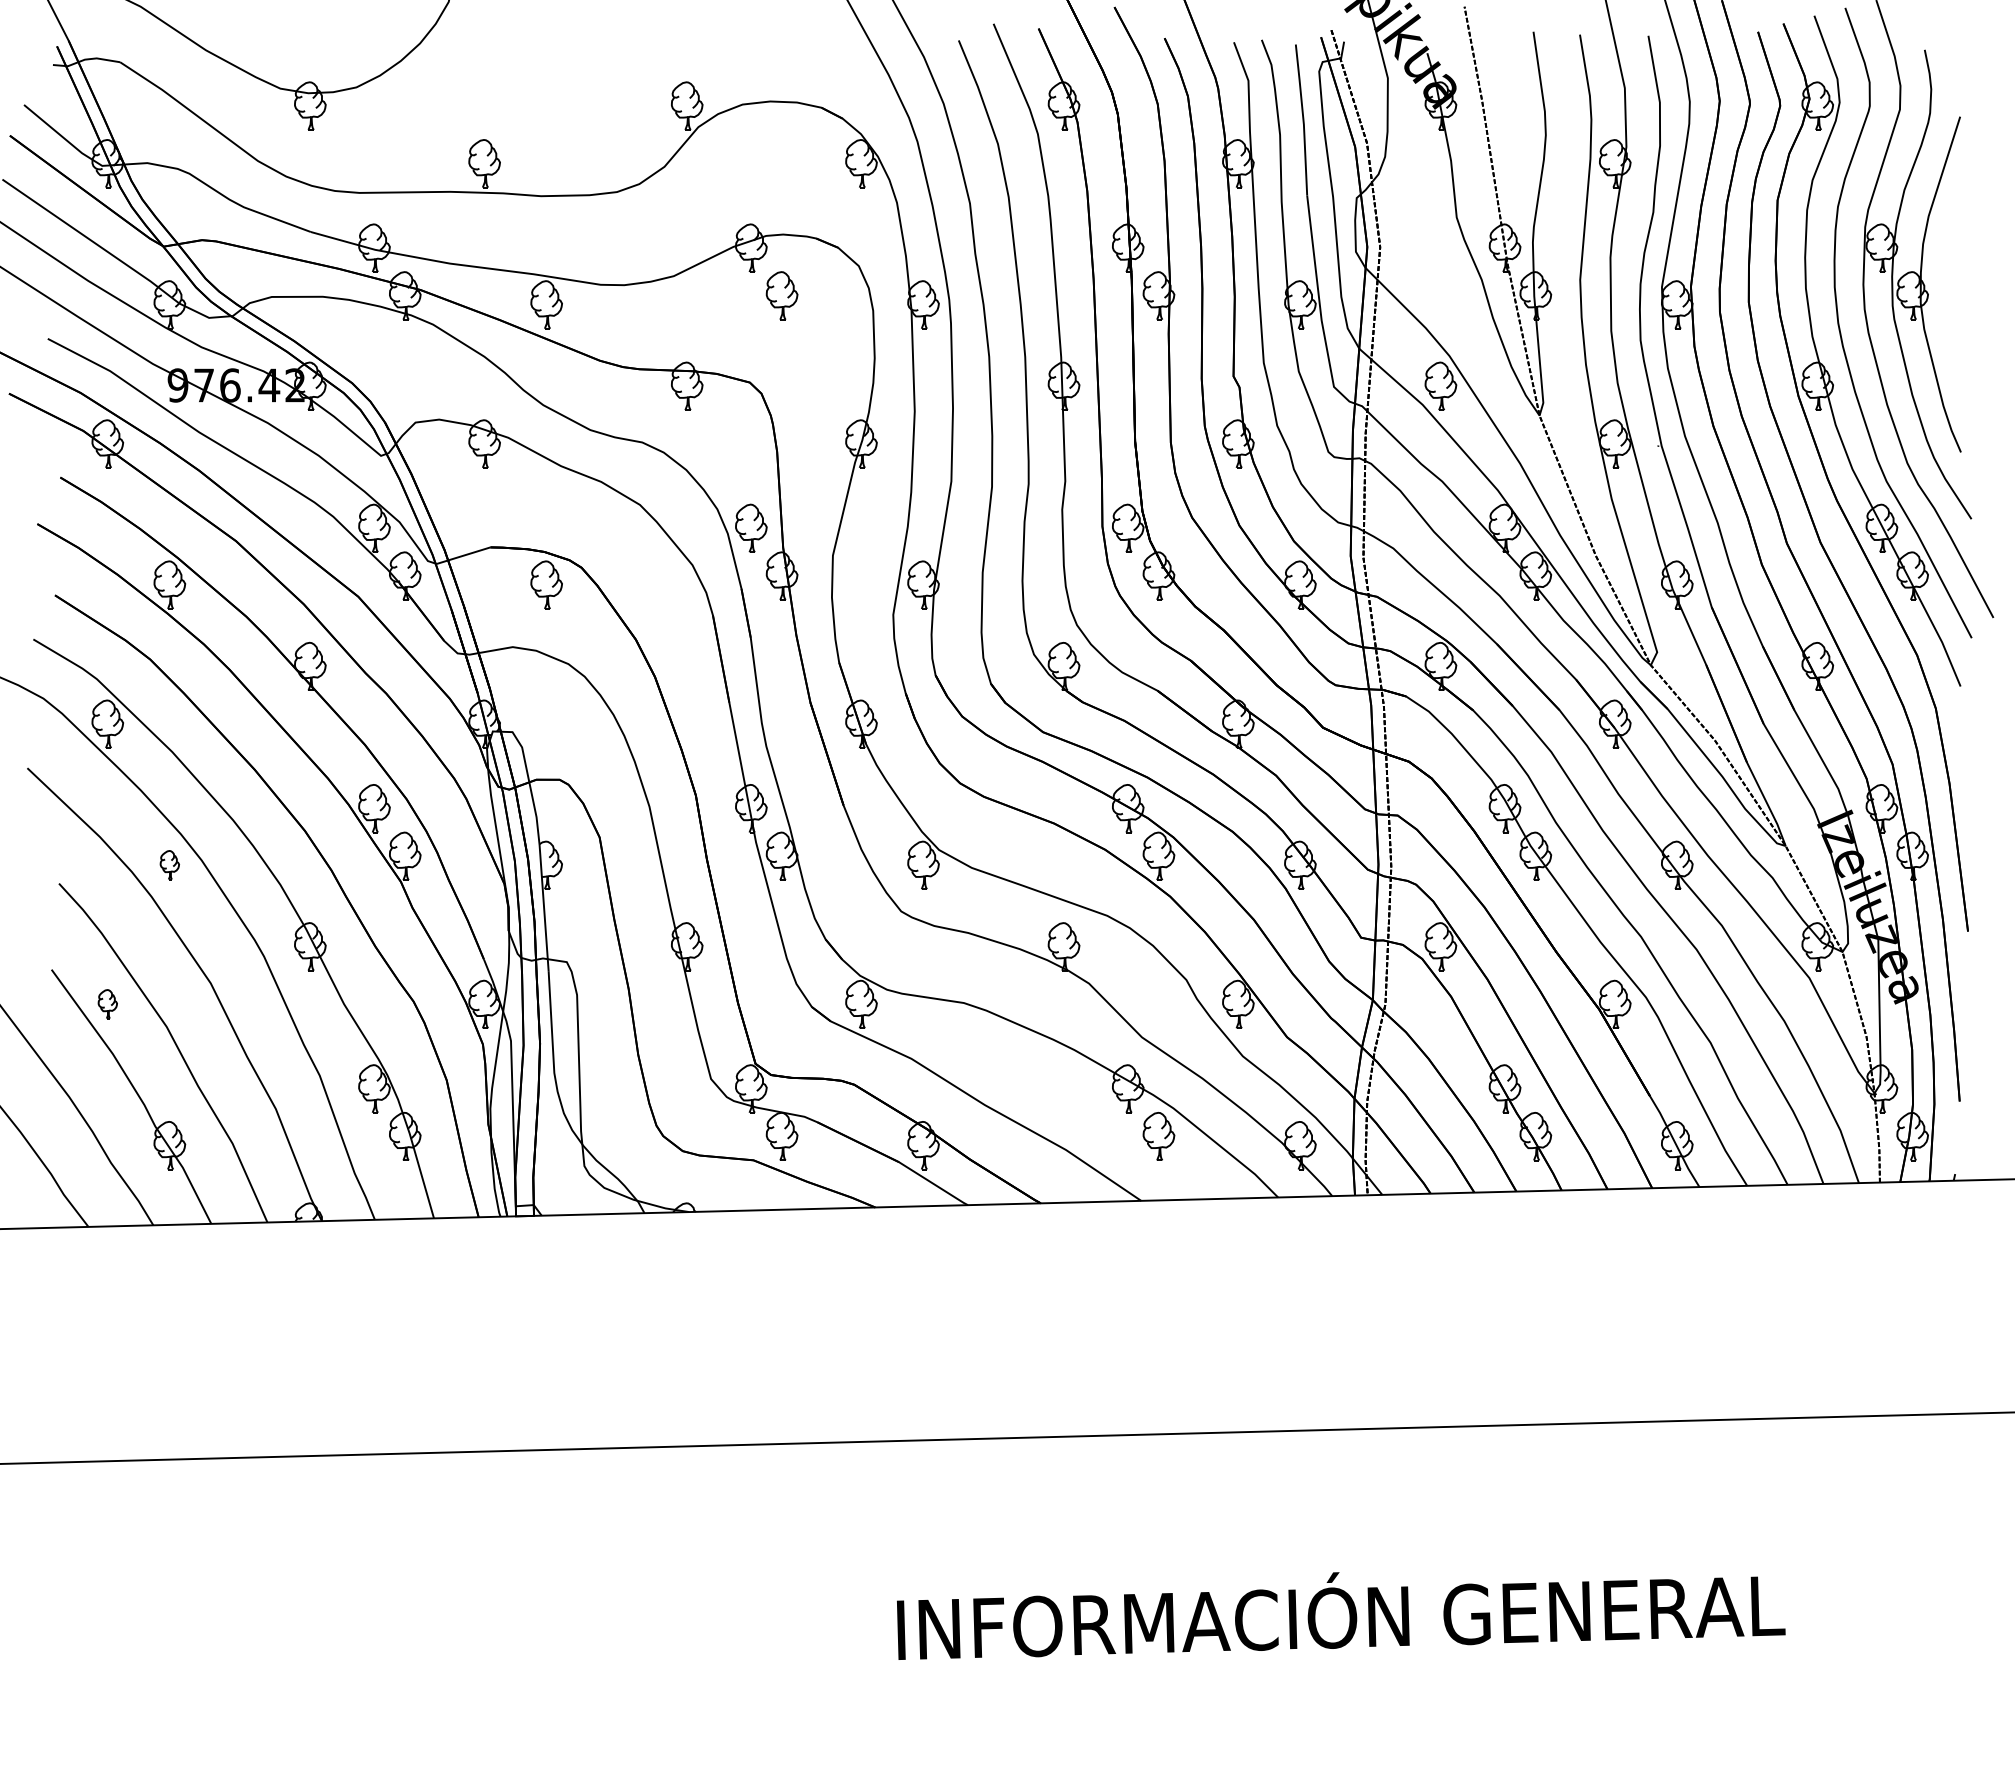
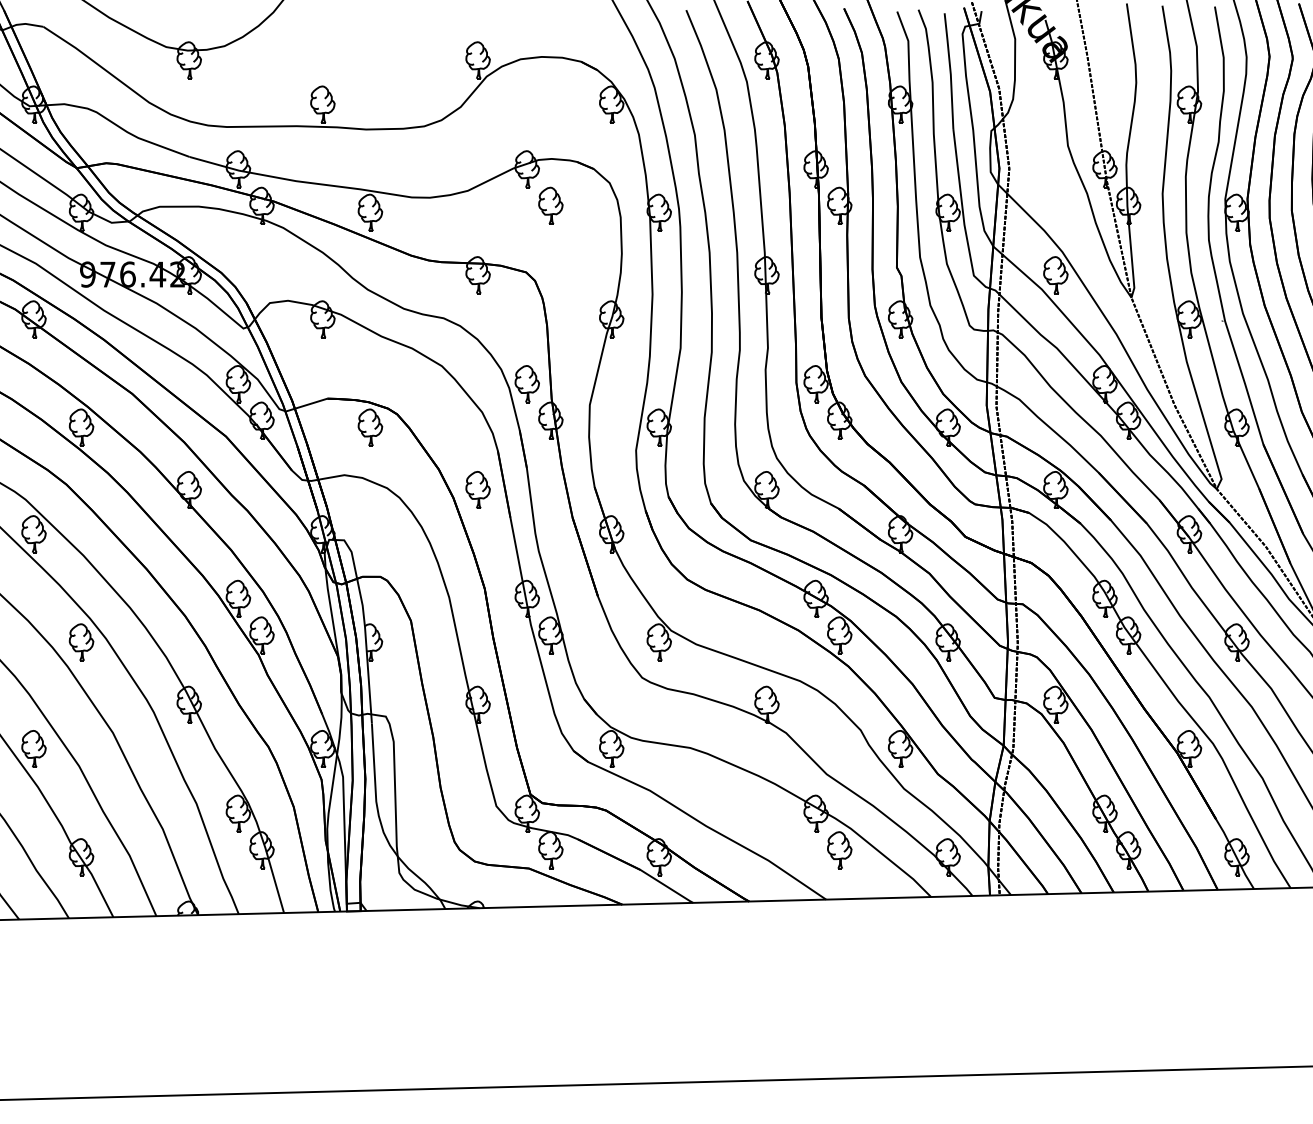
part: (687, 665) -> (478, 489), added
part: (169, 864) -> (81, 641), size x1.67
part: (107, 1003) -> (33, 748), size x1.67

